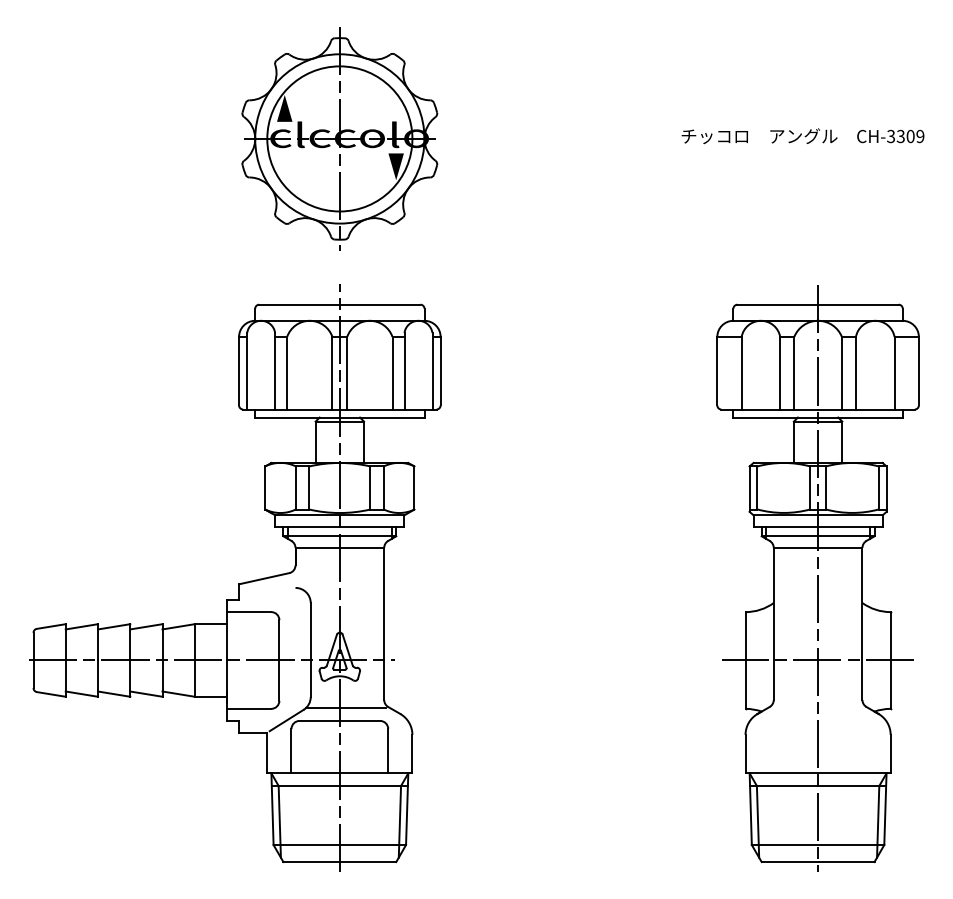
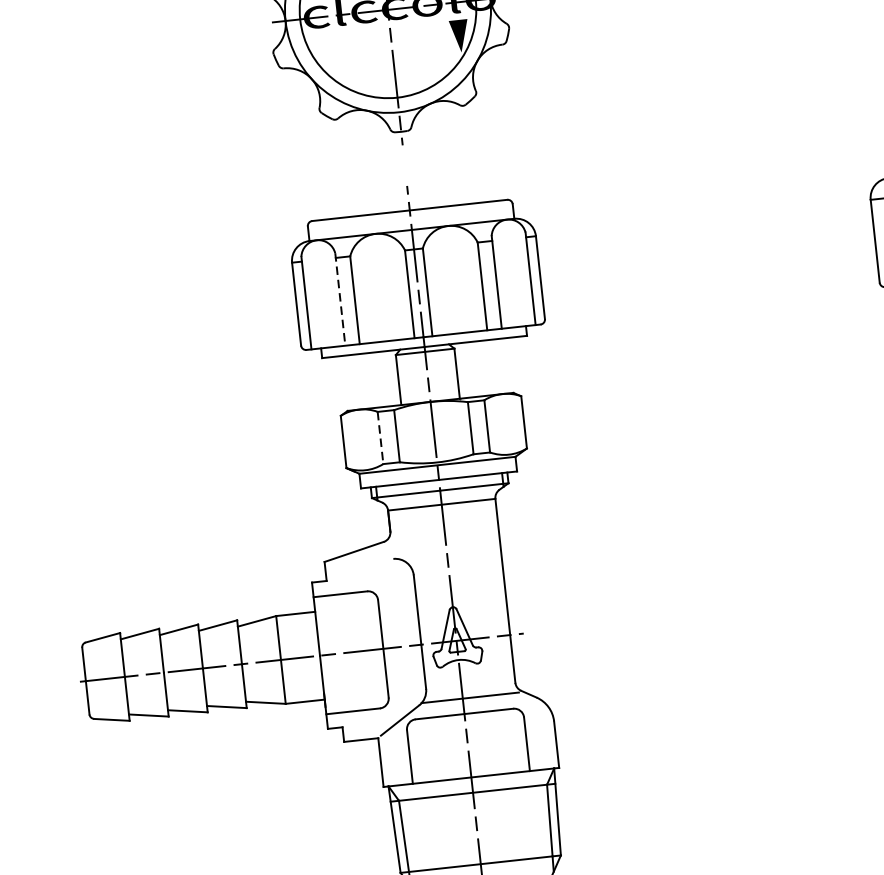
line: (275, 371) -> (340, 299), solid -> dashed
line: (295, 487) -> (380, 437), solid -> dashed

